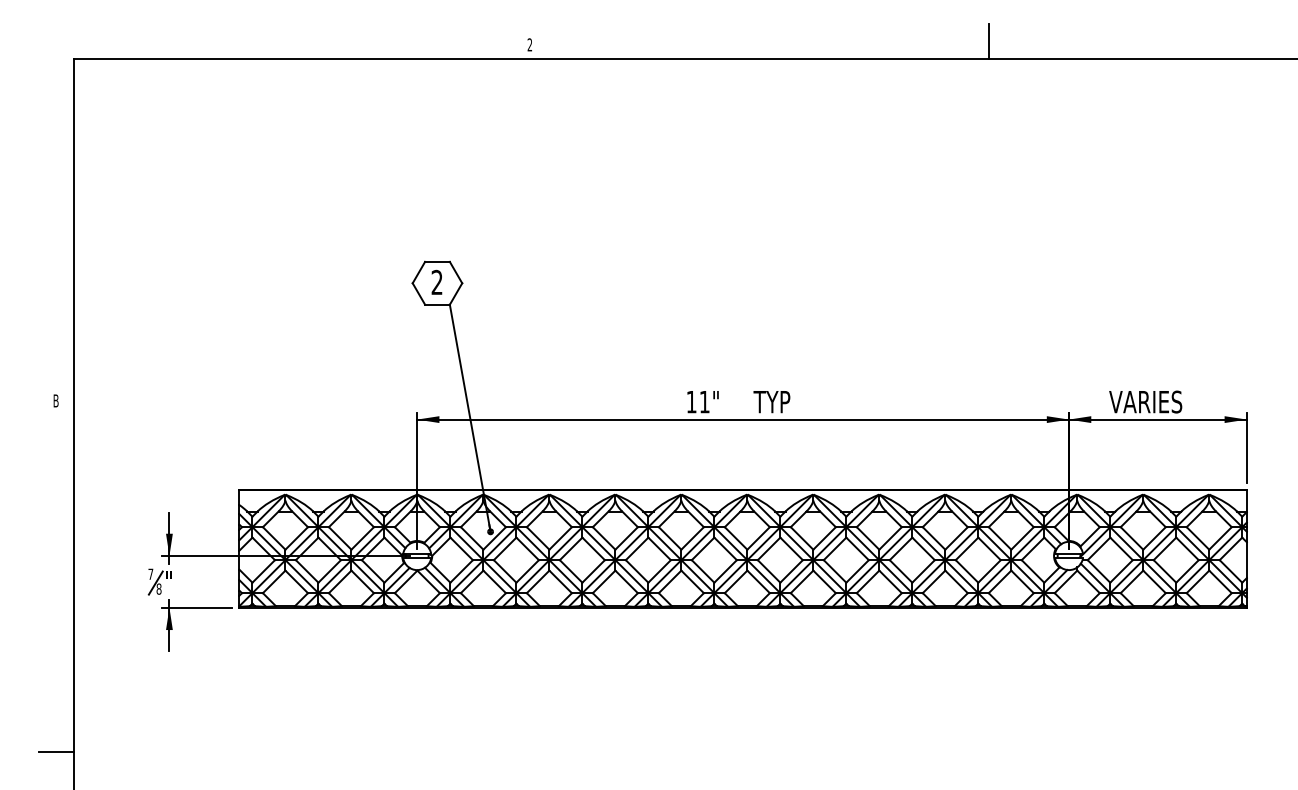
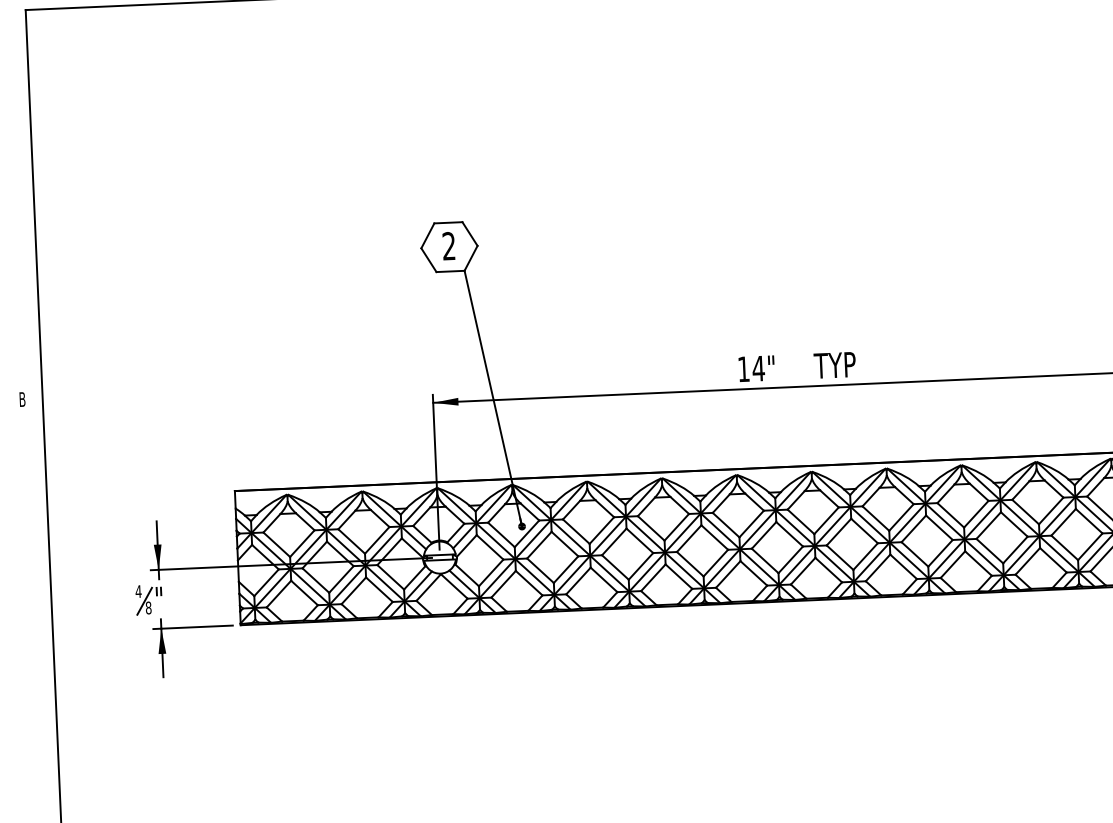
text: (704, 402) -> (758, 369), 11" -> 14"
text: (150, 573) -> (138, 590), 7 -> 4
line: (55, 751) -> (39, 797), removed

